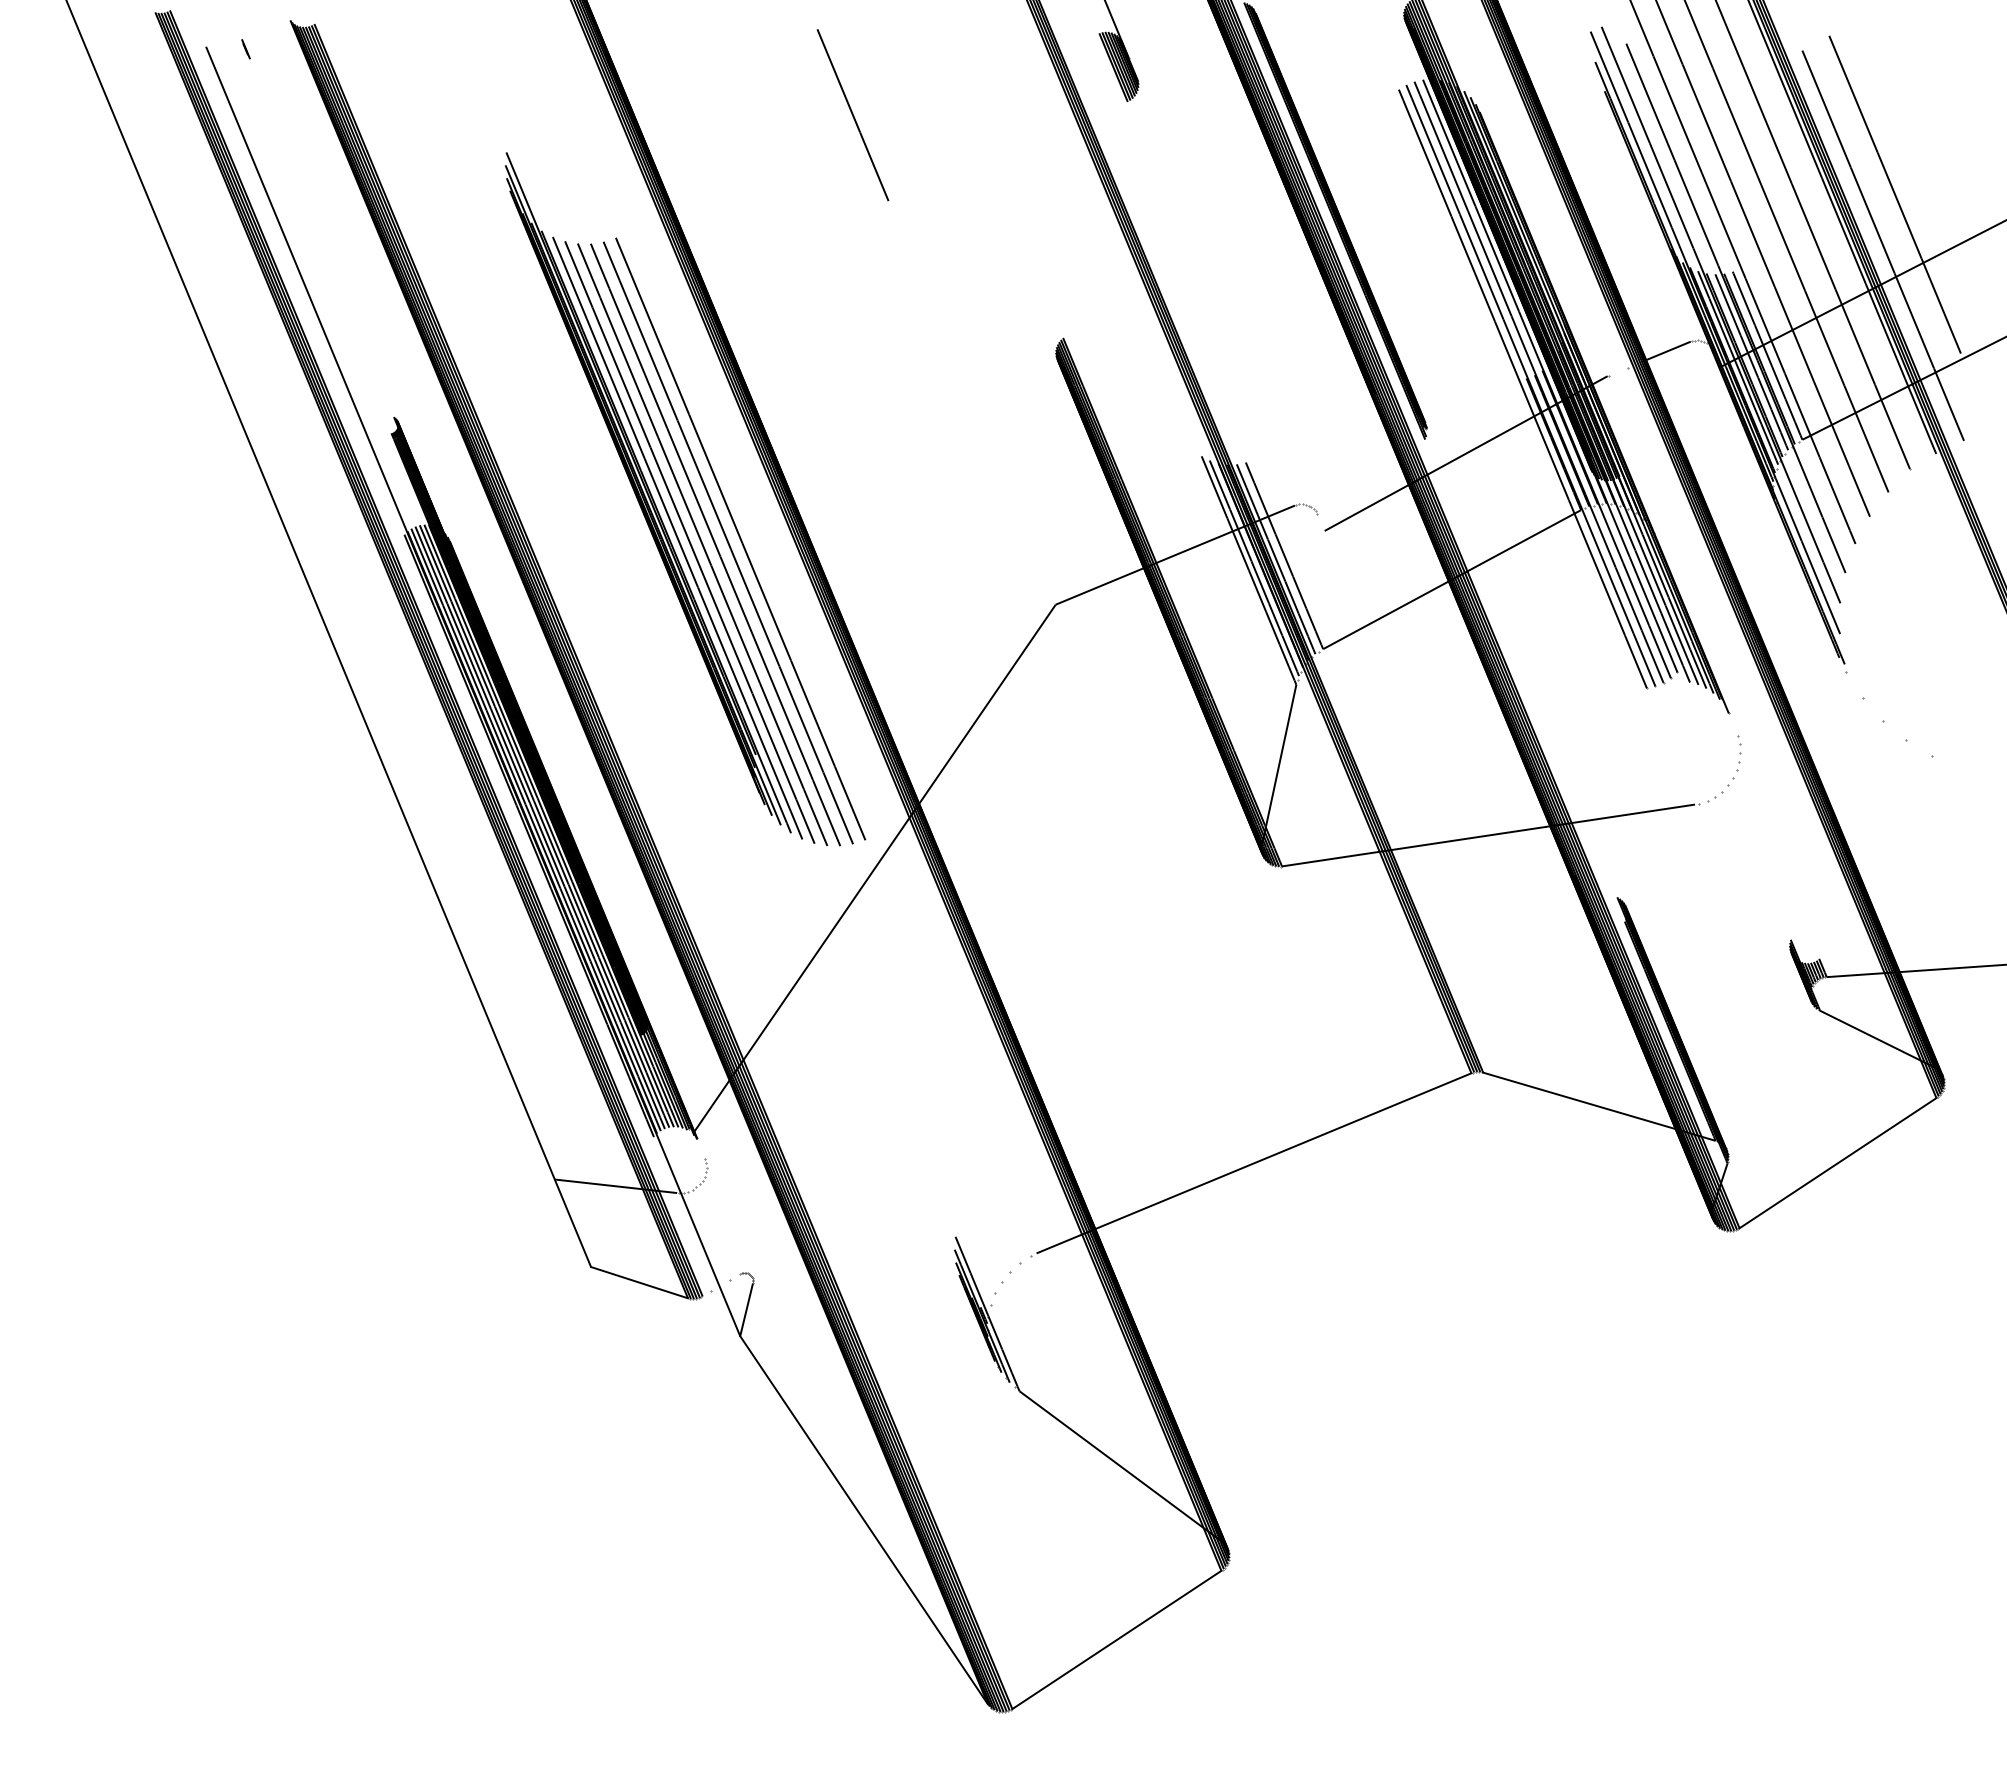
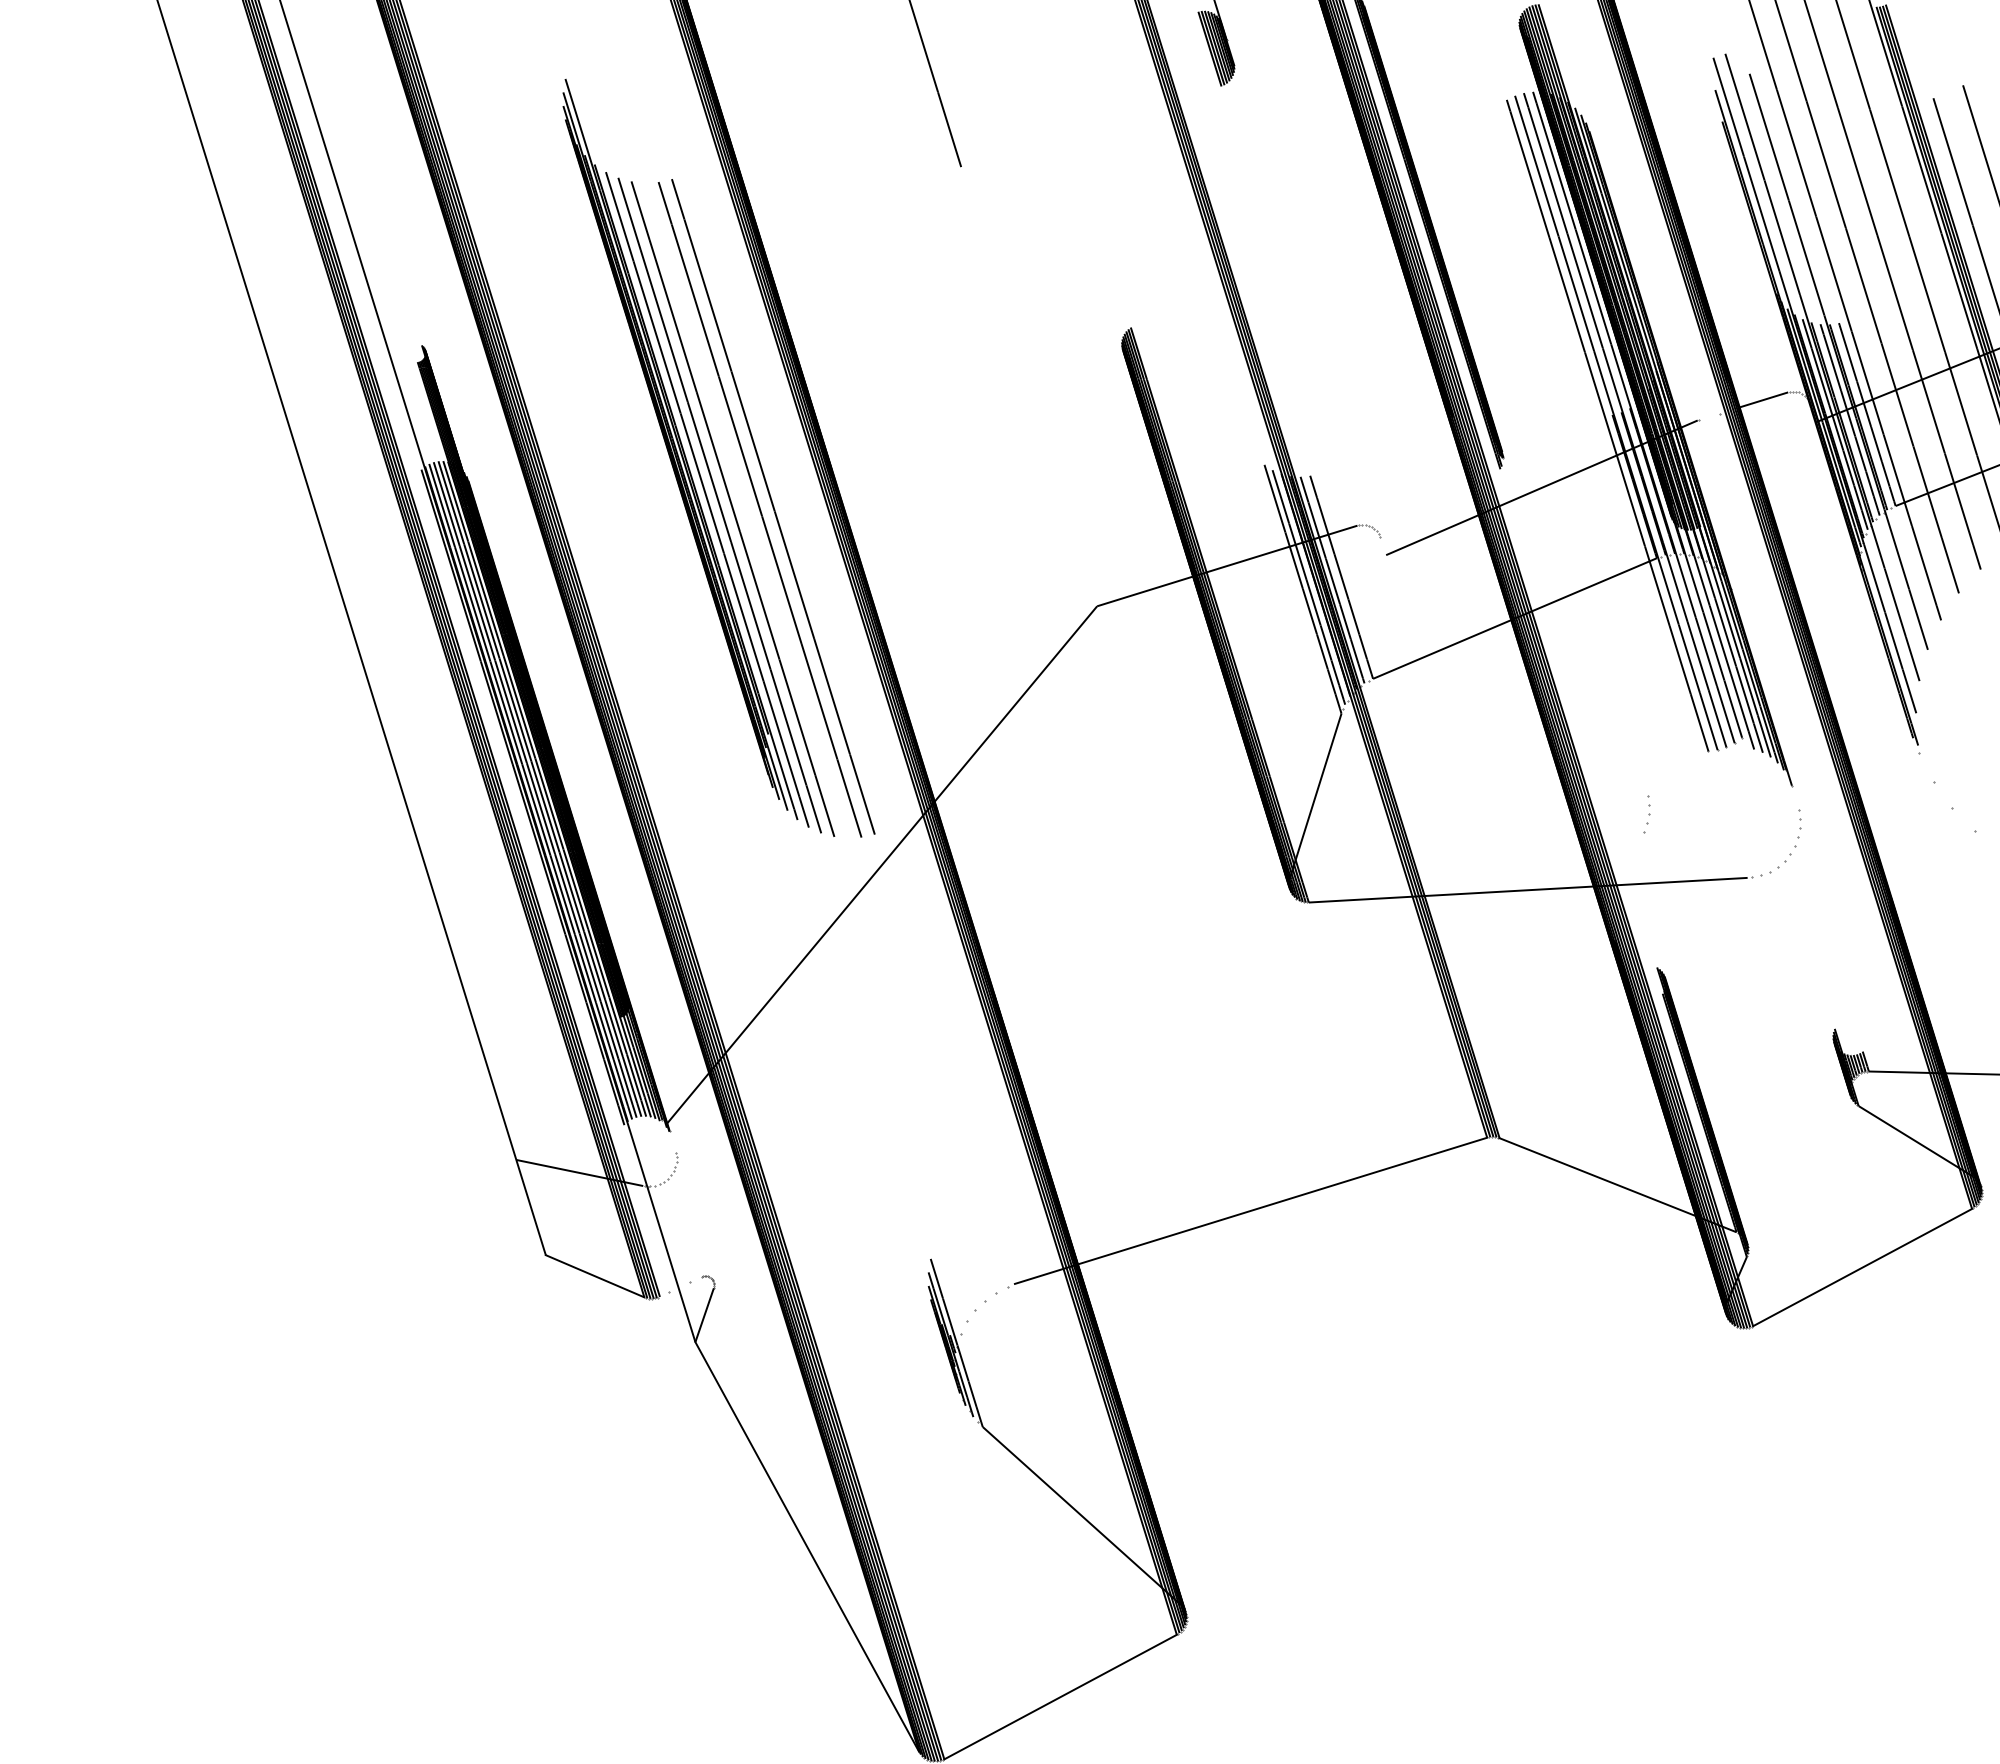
line: (715, 544) -> (746, 510), removed
part: (1594, 753) -> (1647, 814), added

